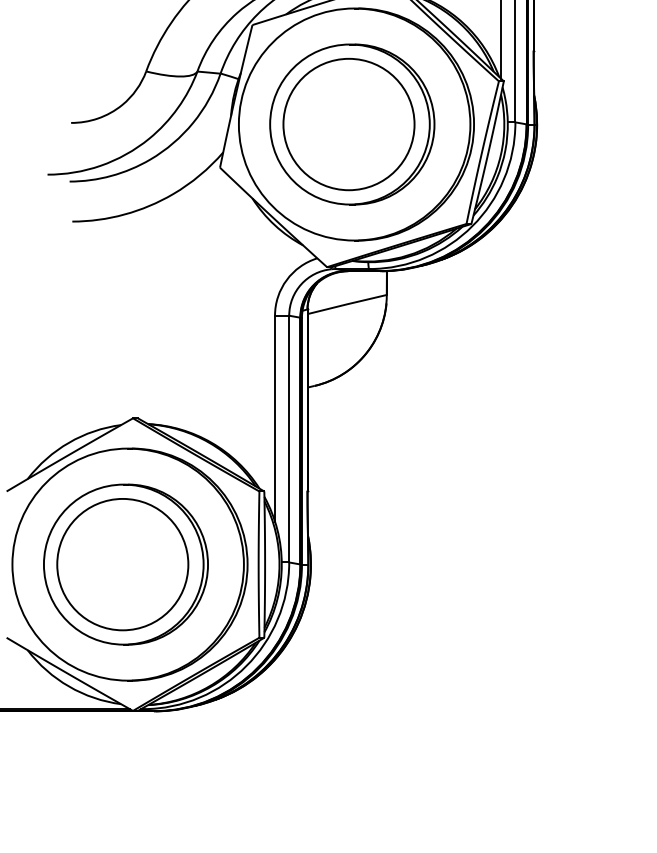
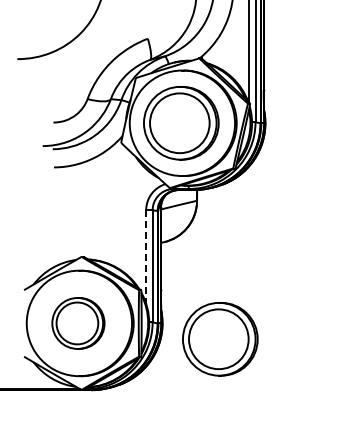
line: (275, 419) -> (146, 257), solid -> dashed
part: (126, 564) -> (78, 323), size x0.7
part: (438, 599) -> (220, 339), added

